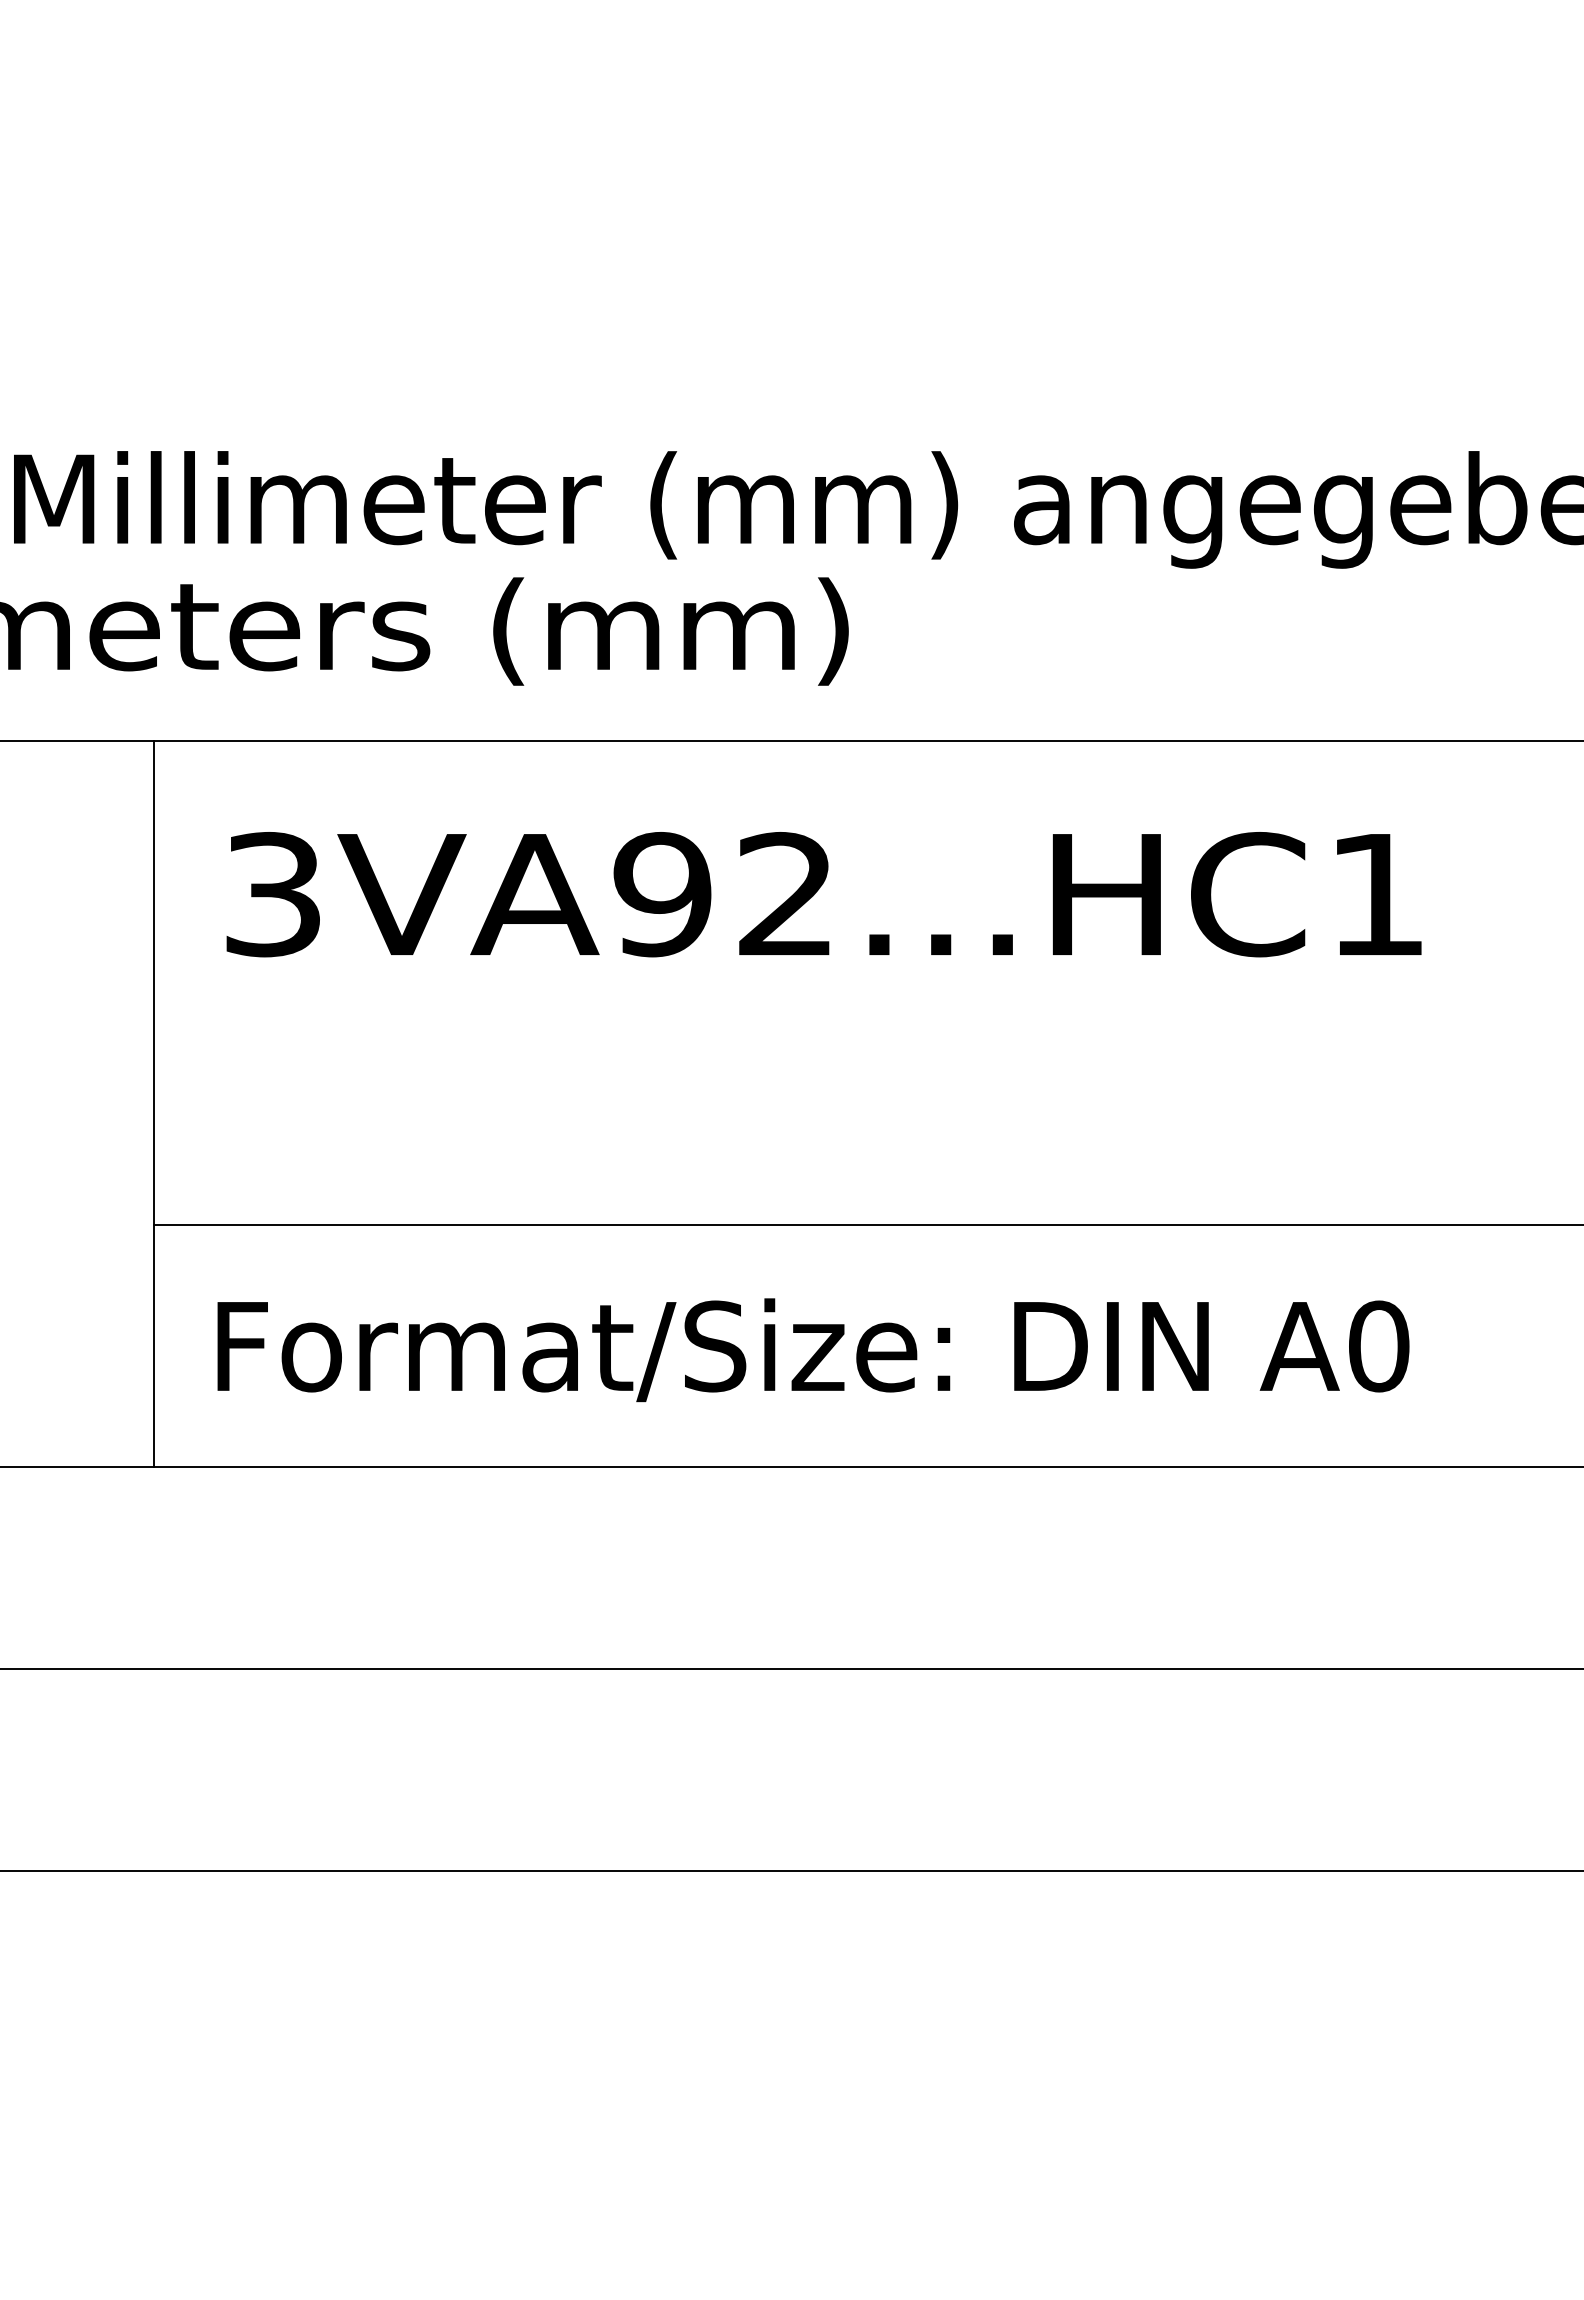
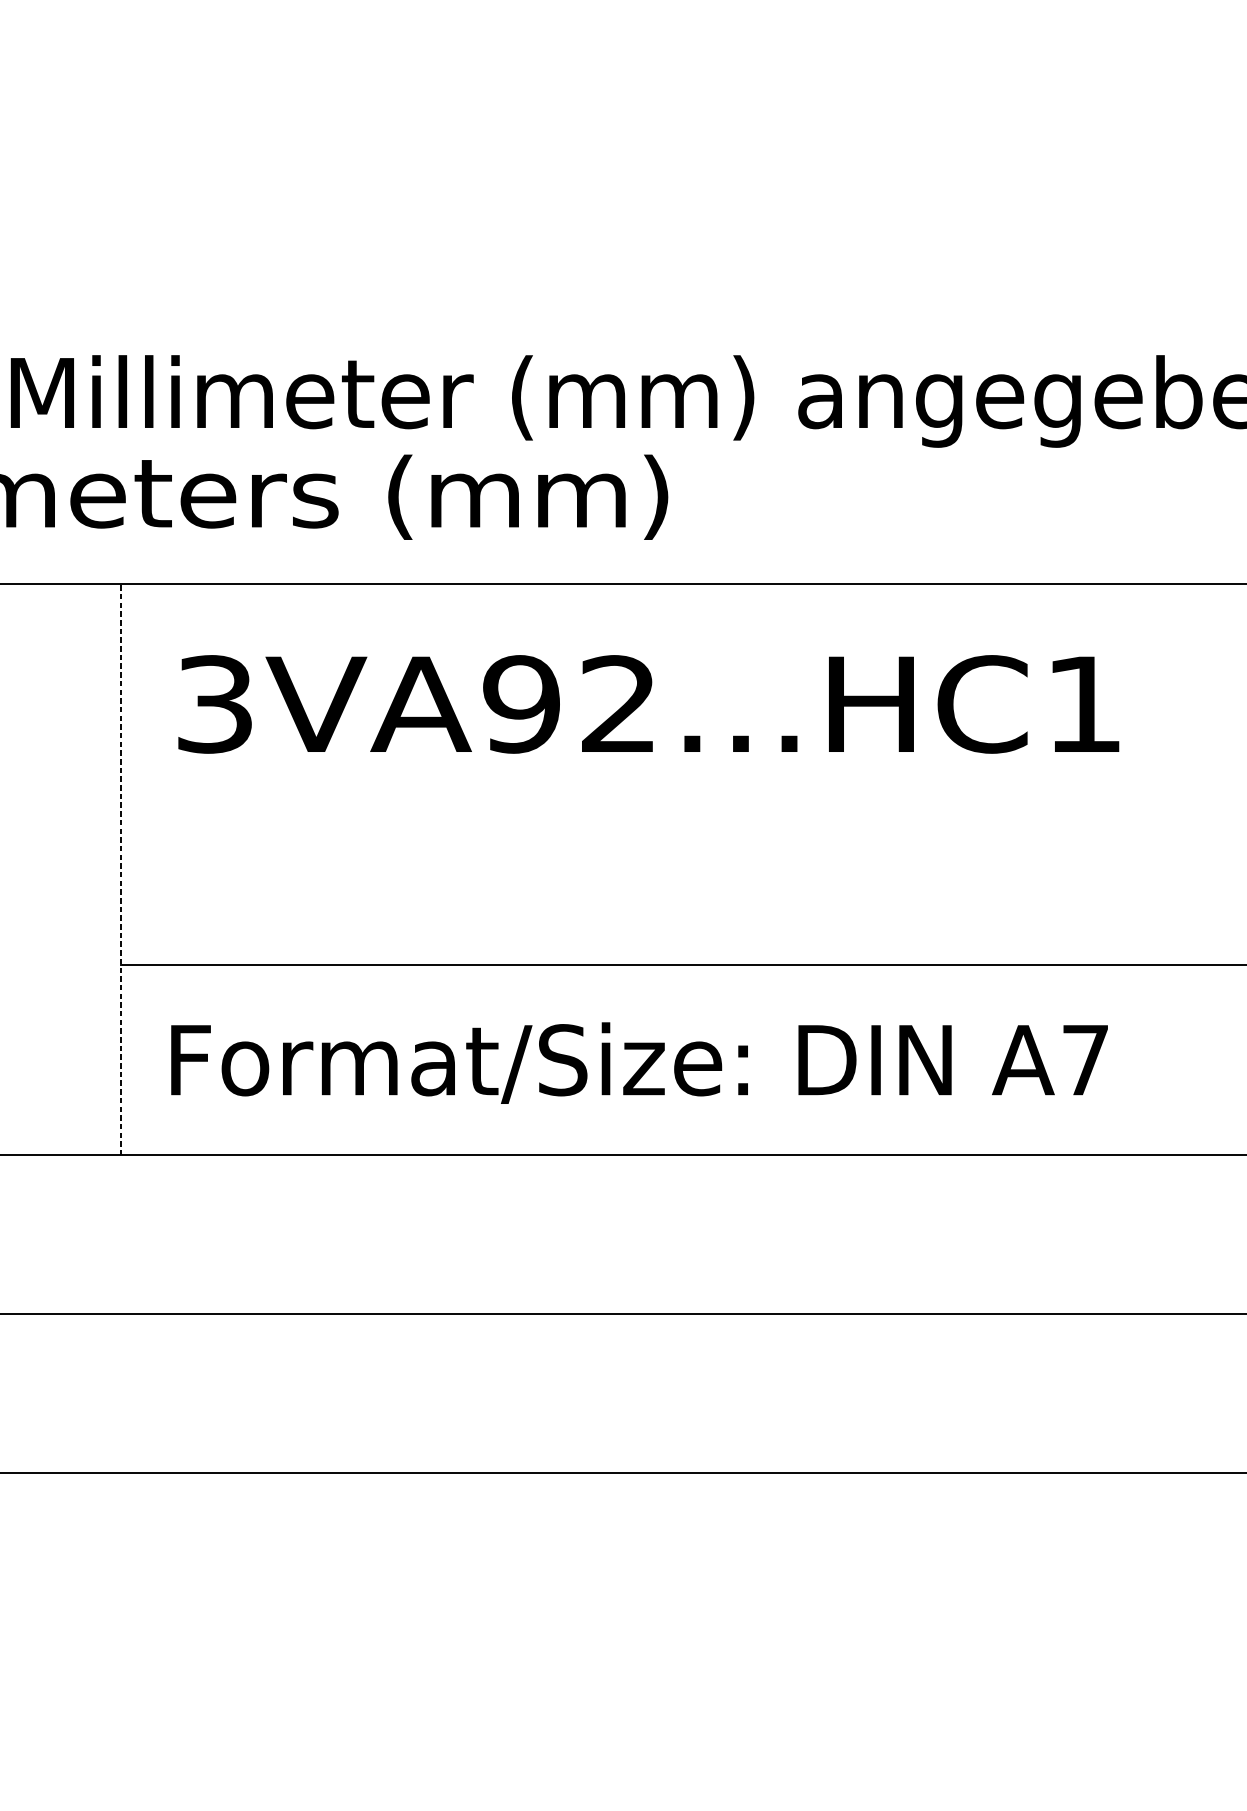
line: (153, 1103) -> (120, 868), solid -> dashed
text: (1379, 1346) -> (1086, 1060), A0 -> A7

